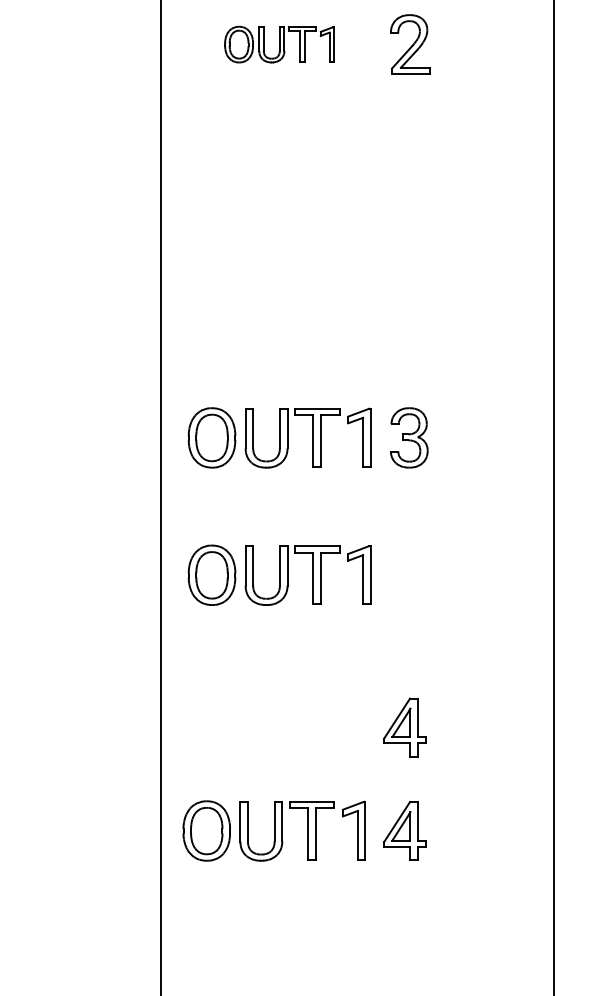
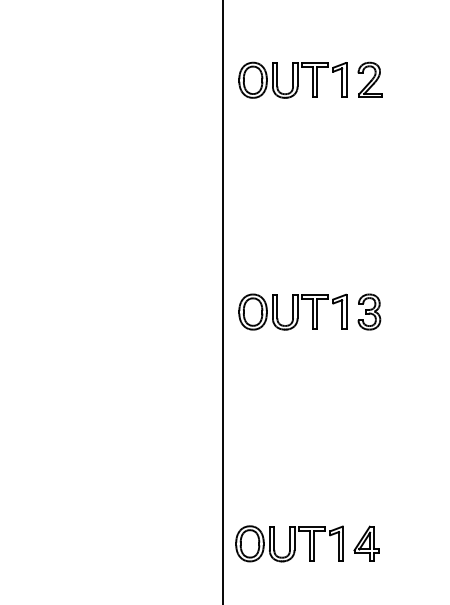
part: (278, 43) -> (292, 79), size x1.67
part: (278, 574) -> (292, 392), removed
part: (404, 726) -> (366, 482), removed

